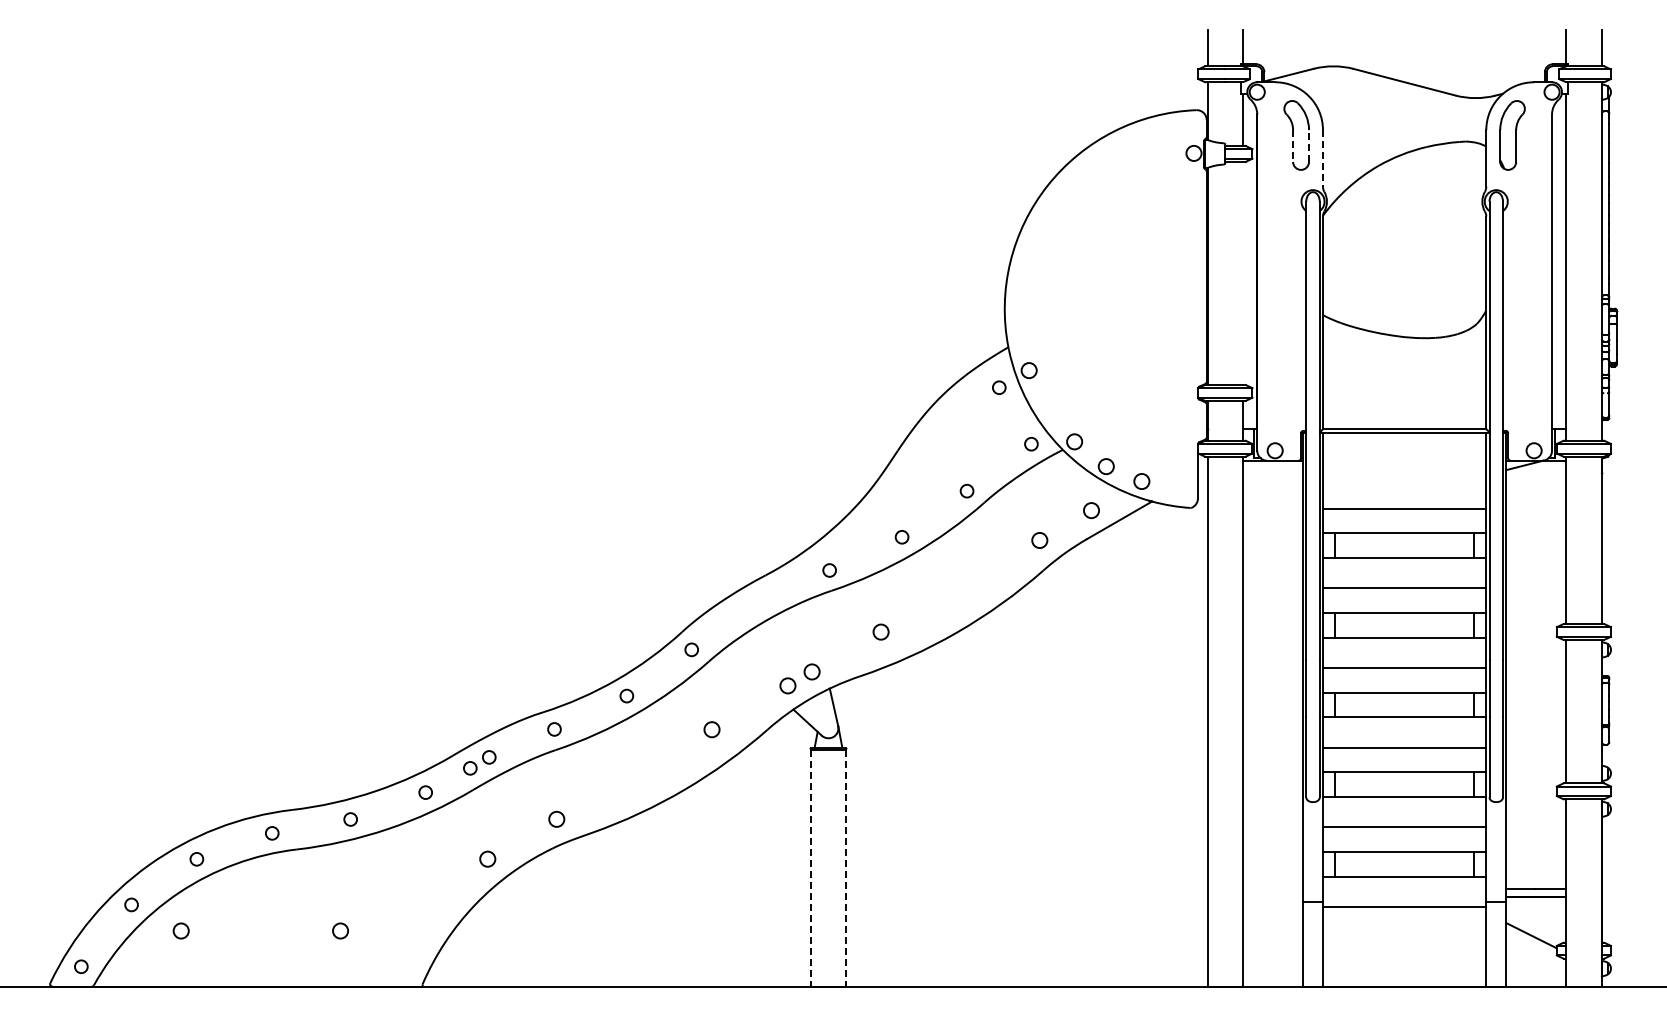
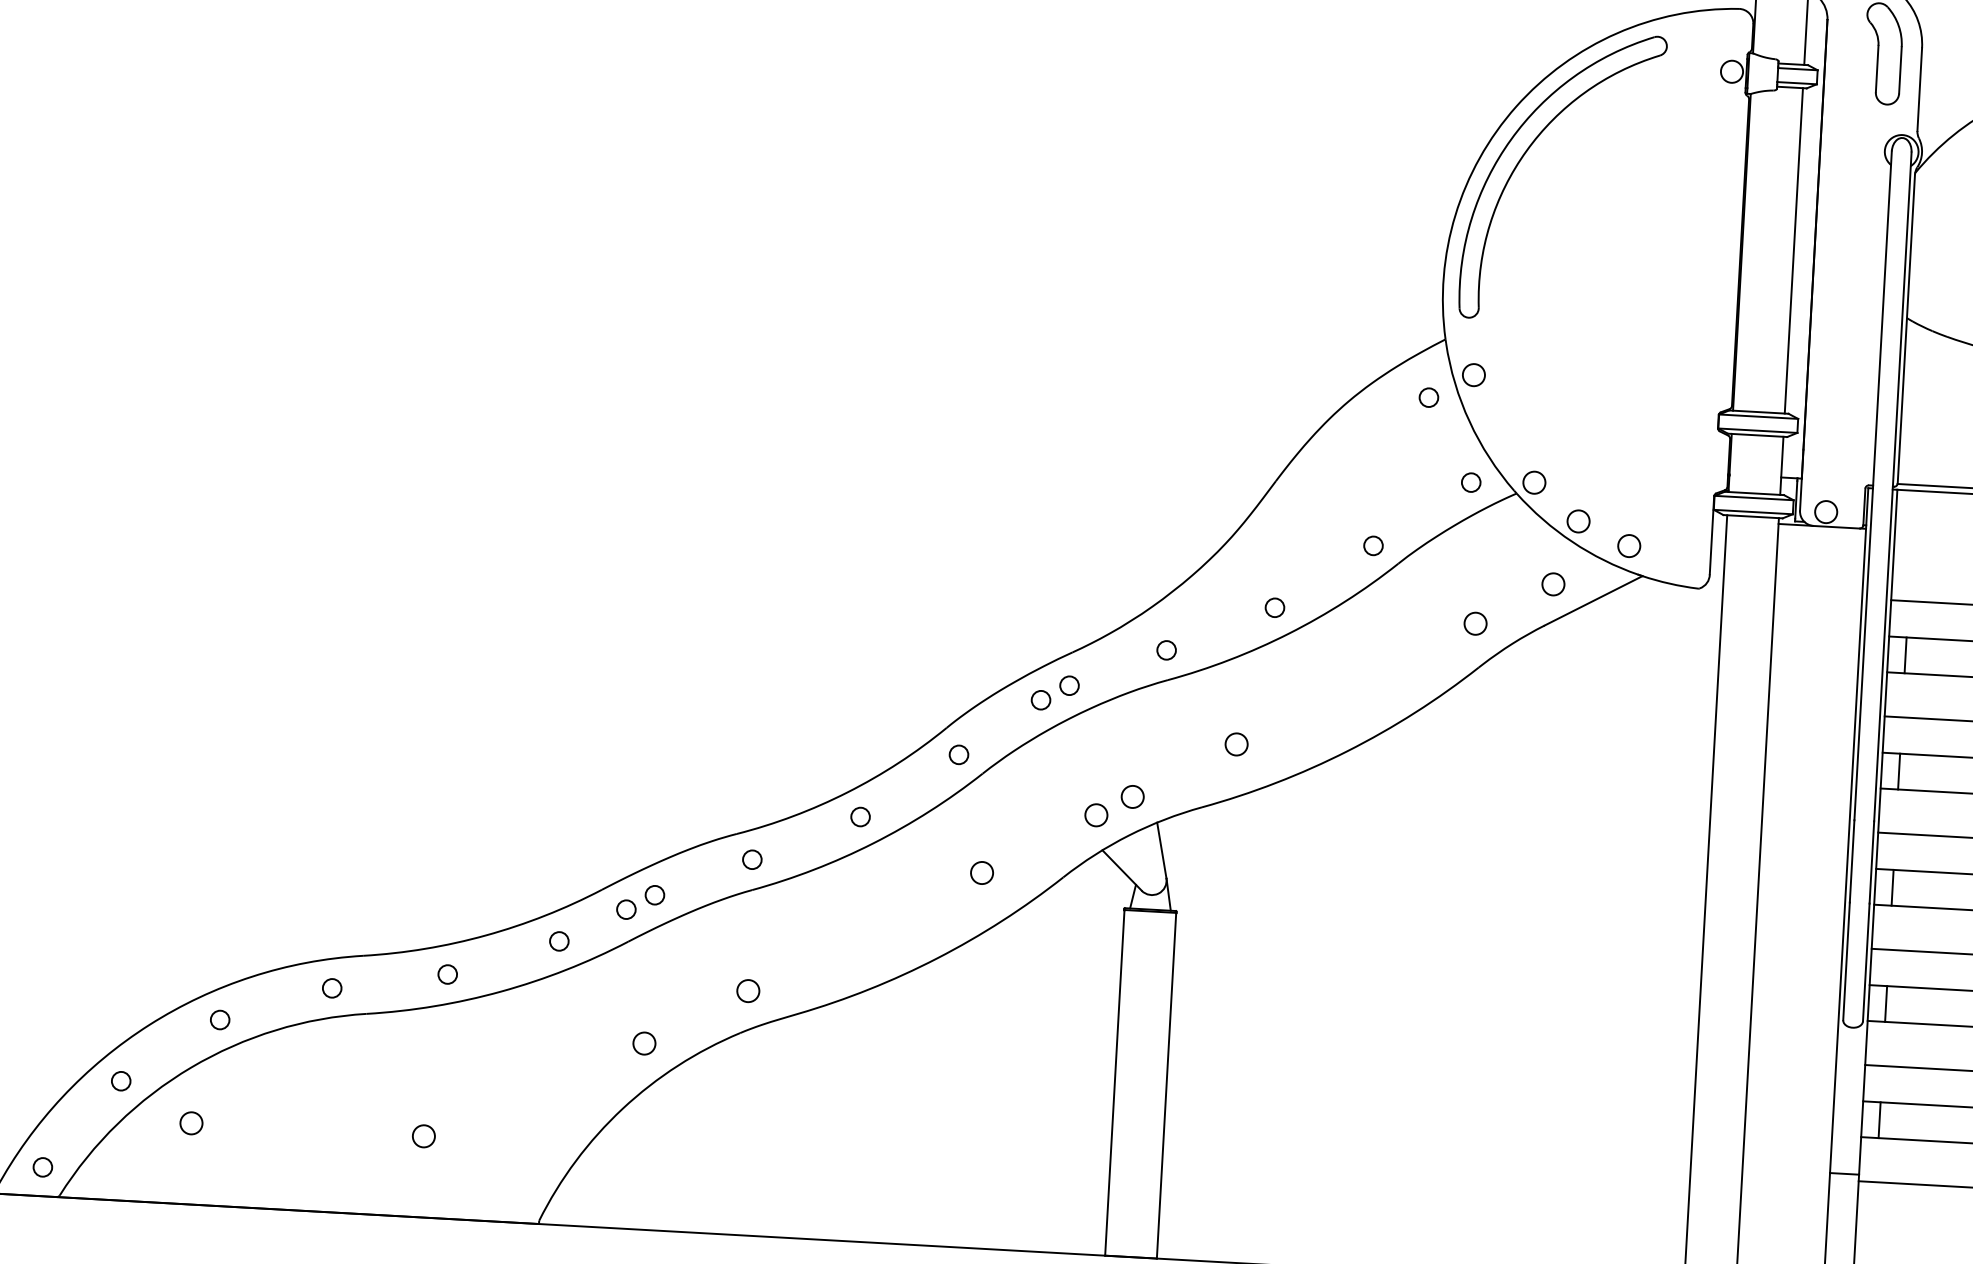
line: (1293, 146) -> (1877, 69), dashed -> solid
line: (1309, 146) -> (1901, 71), dashed -> solid
line: (1322, 158) -> (1919, 89), dashed -> solid
part: (1057, 216) -> (1527, 152), added
line: (1243, 273) -> (1794, 250), added
part: (754, 603) -> (1054, 692), added
line: (810, 868) -> (1114, 1083), dashed -> solid
line: (846, 868) -> (1166, 1086), dashed -> solid

